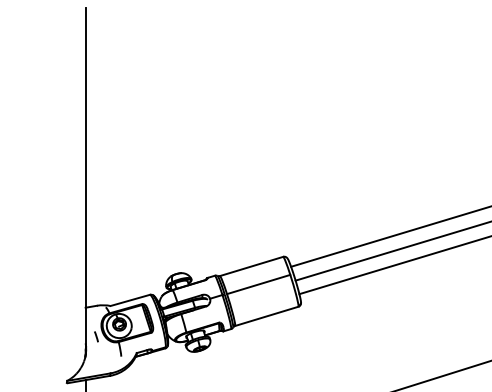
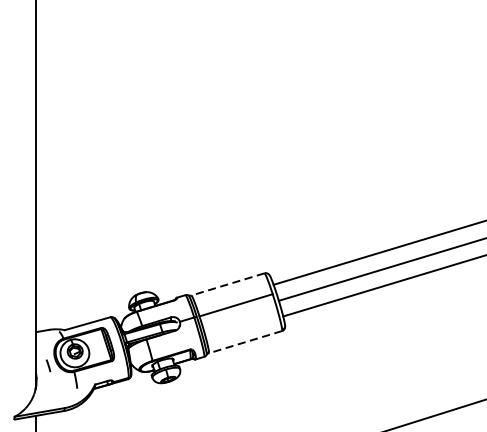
line: (251, 266) -> (227, 284), solid -> dashed
line: (266, 316) -> (245, 342), solid -> dashed

